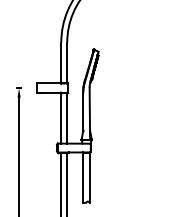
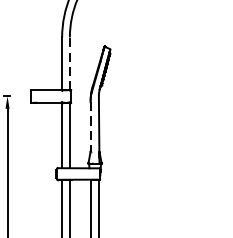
line: (67, 62) -> (70, 63), solid -> dashed
line: (83, 112) -> (90, 127), solid -> dashed

